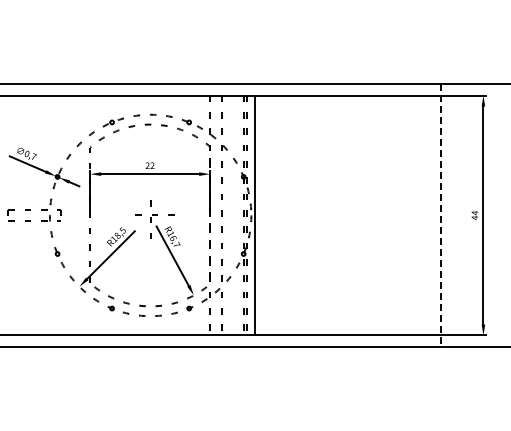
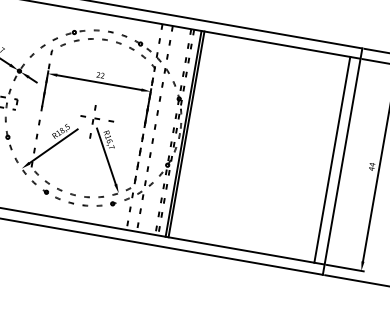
line: (258, 215) -> (186, 134), added
line: (428, 215) -> (332, 159), added
line: (440, 215) -> (342, 161), dashed -> solid

